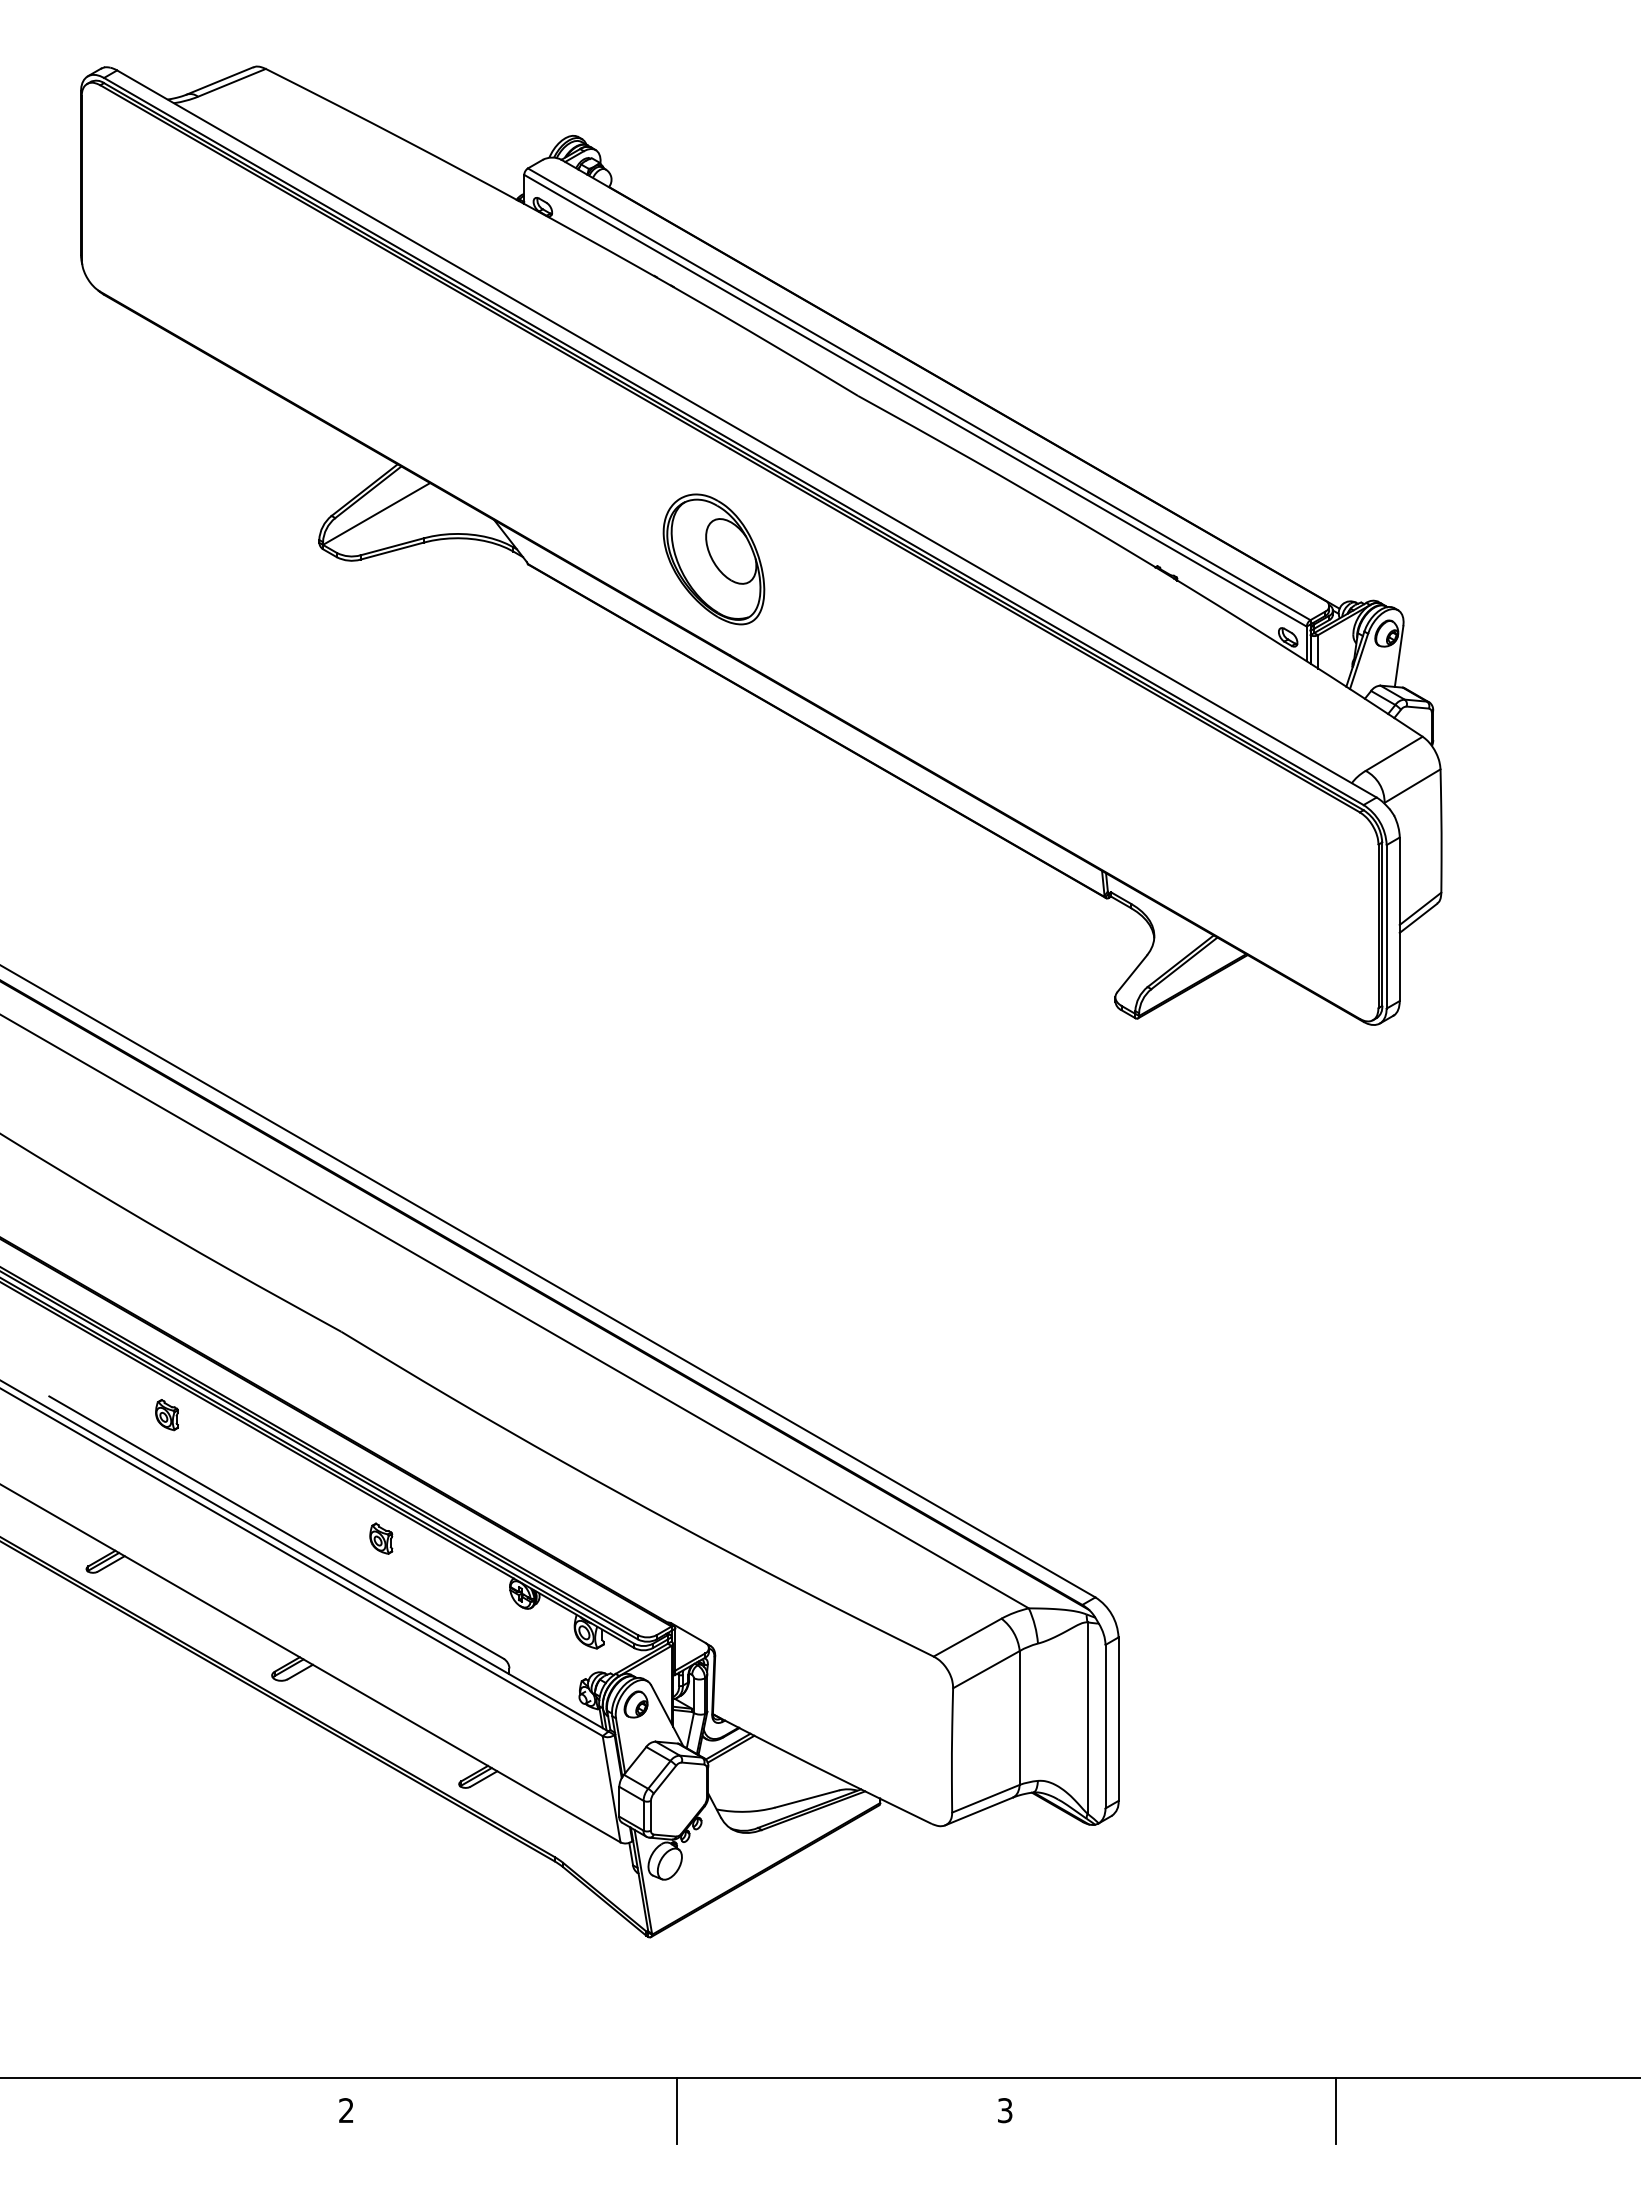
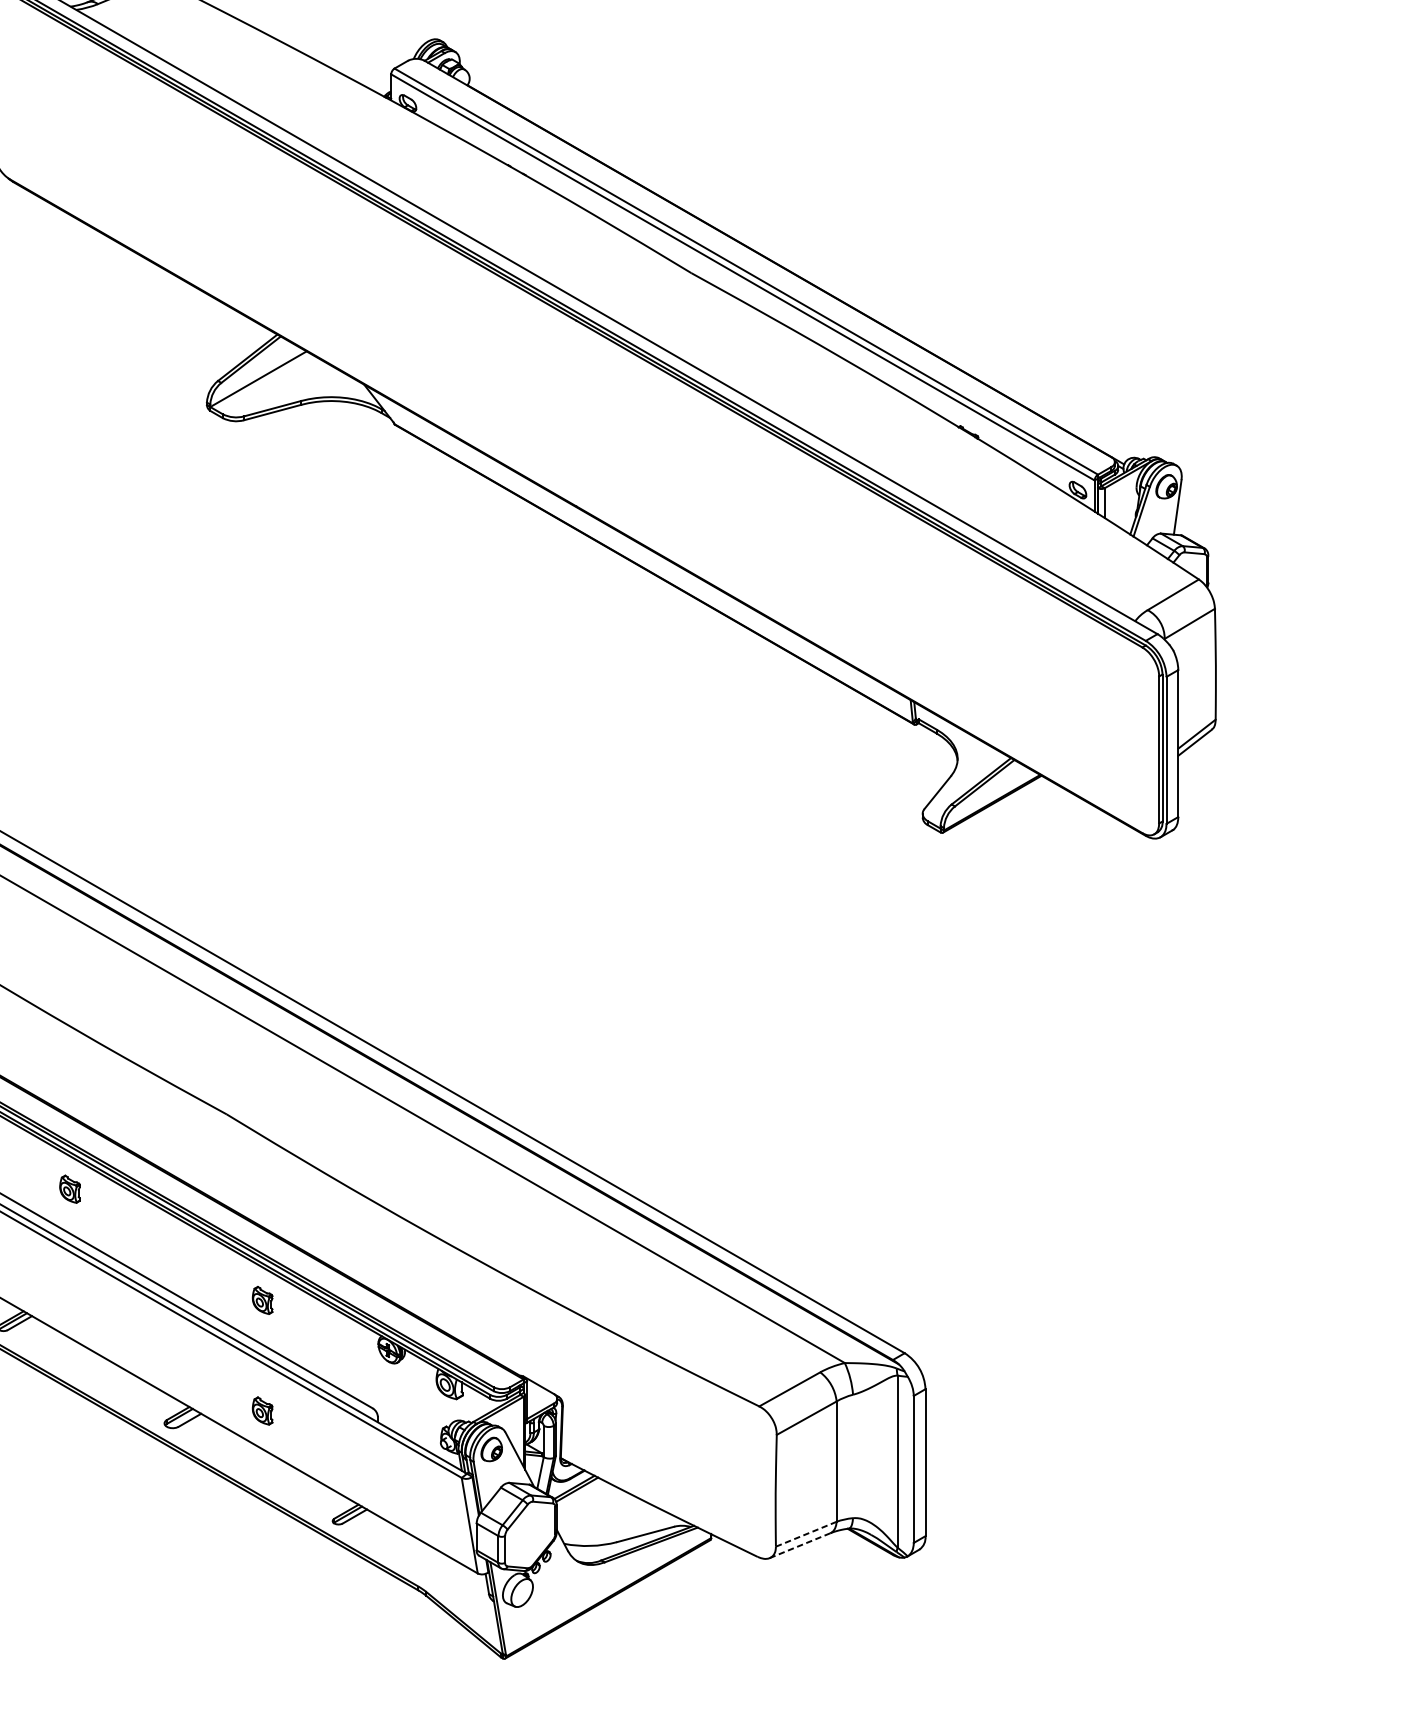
part: (713, 559) -> (561, 420), removed
part: (381, 1661) -> (262, 1410), added
line: (985, 1798) -> (805, 1534), solid -> dashed
line: (979, 1811) -> (800, 1545), solid -> dashed

